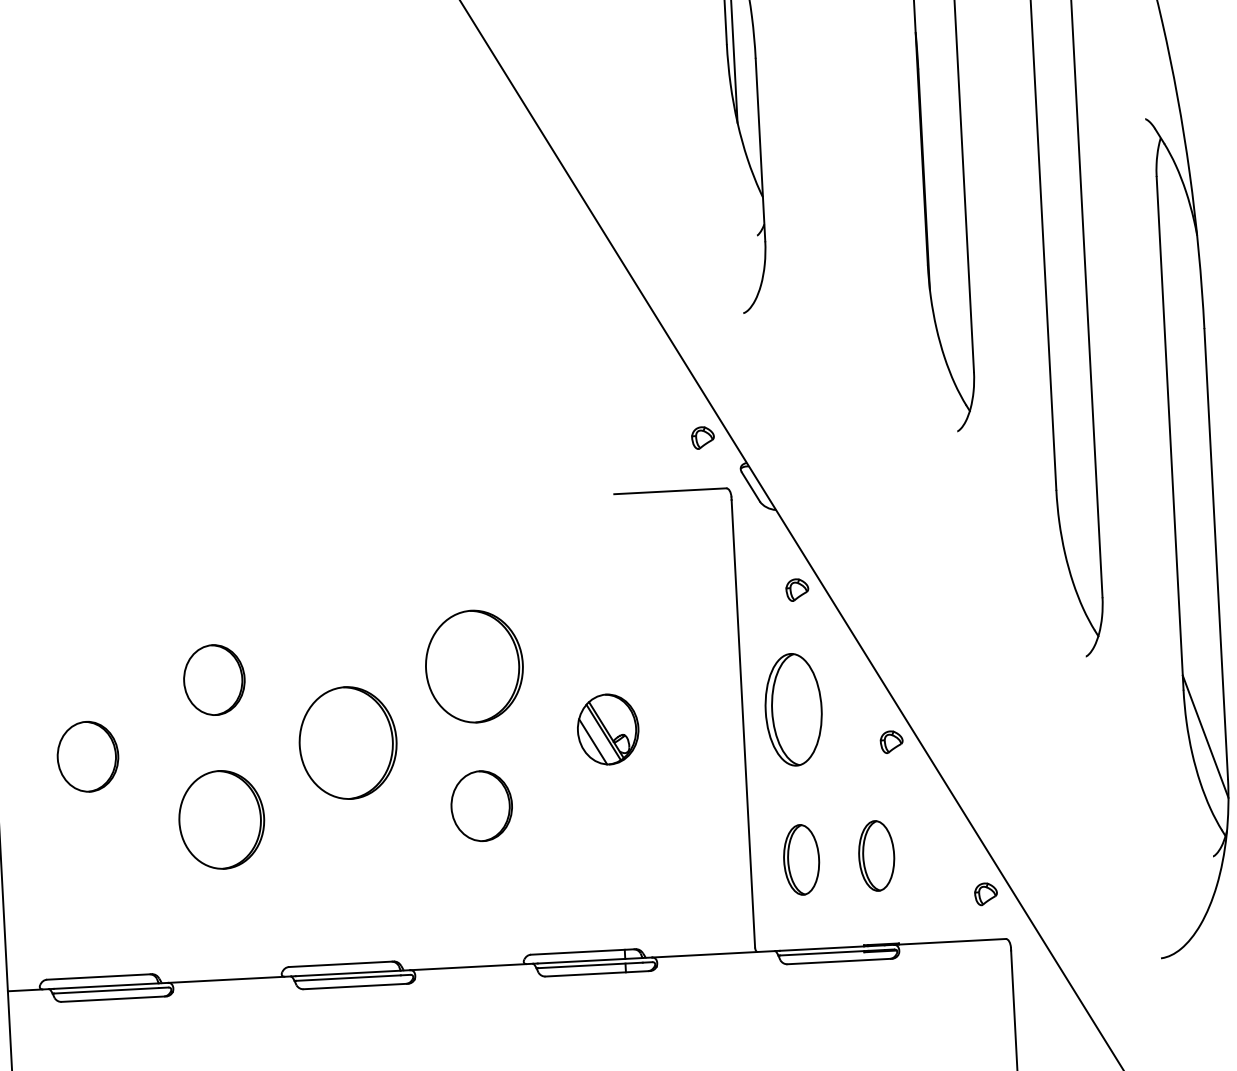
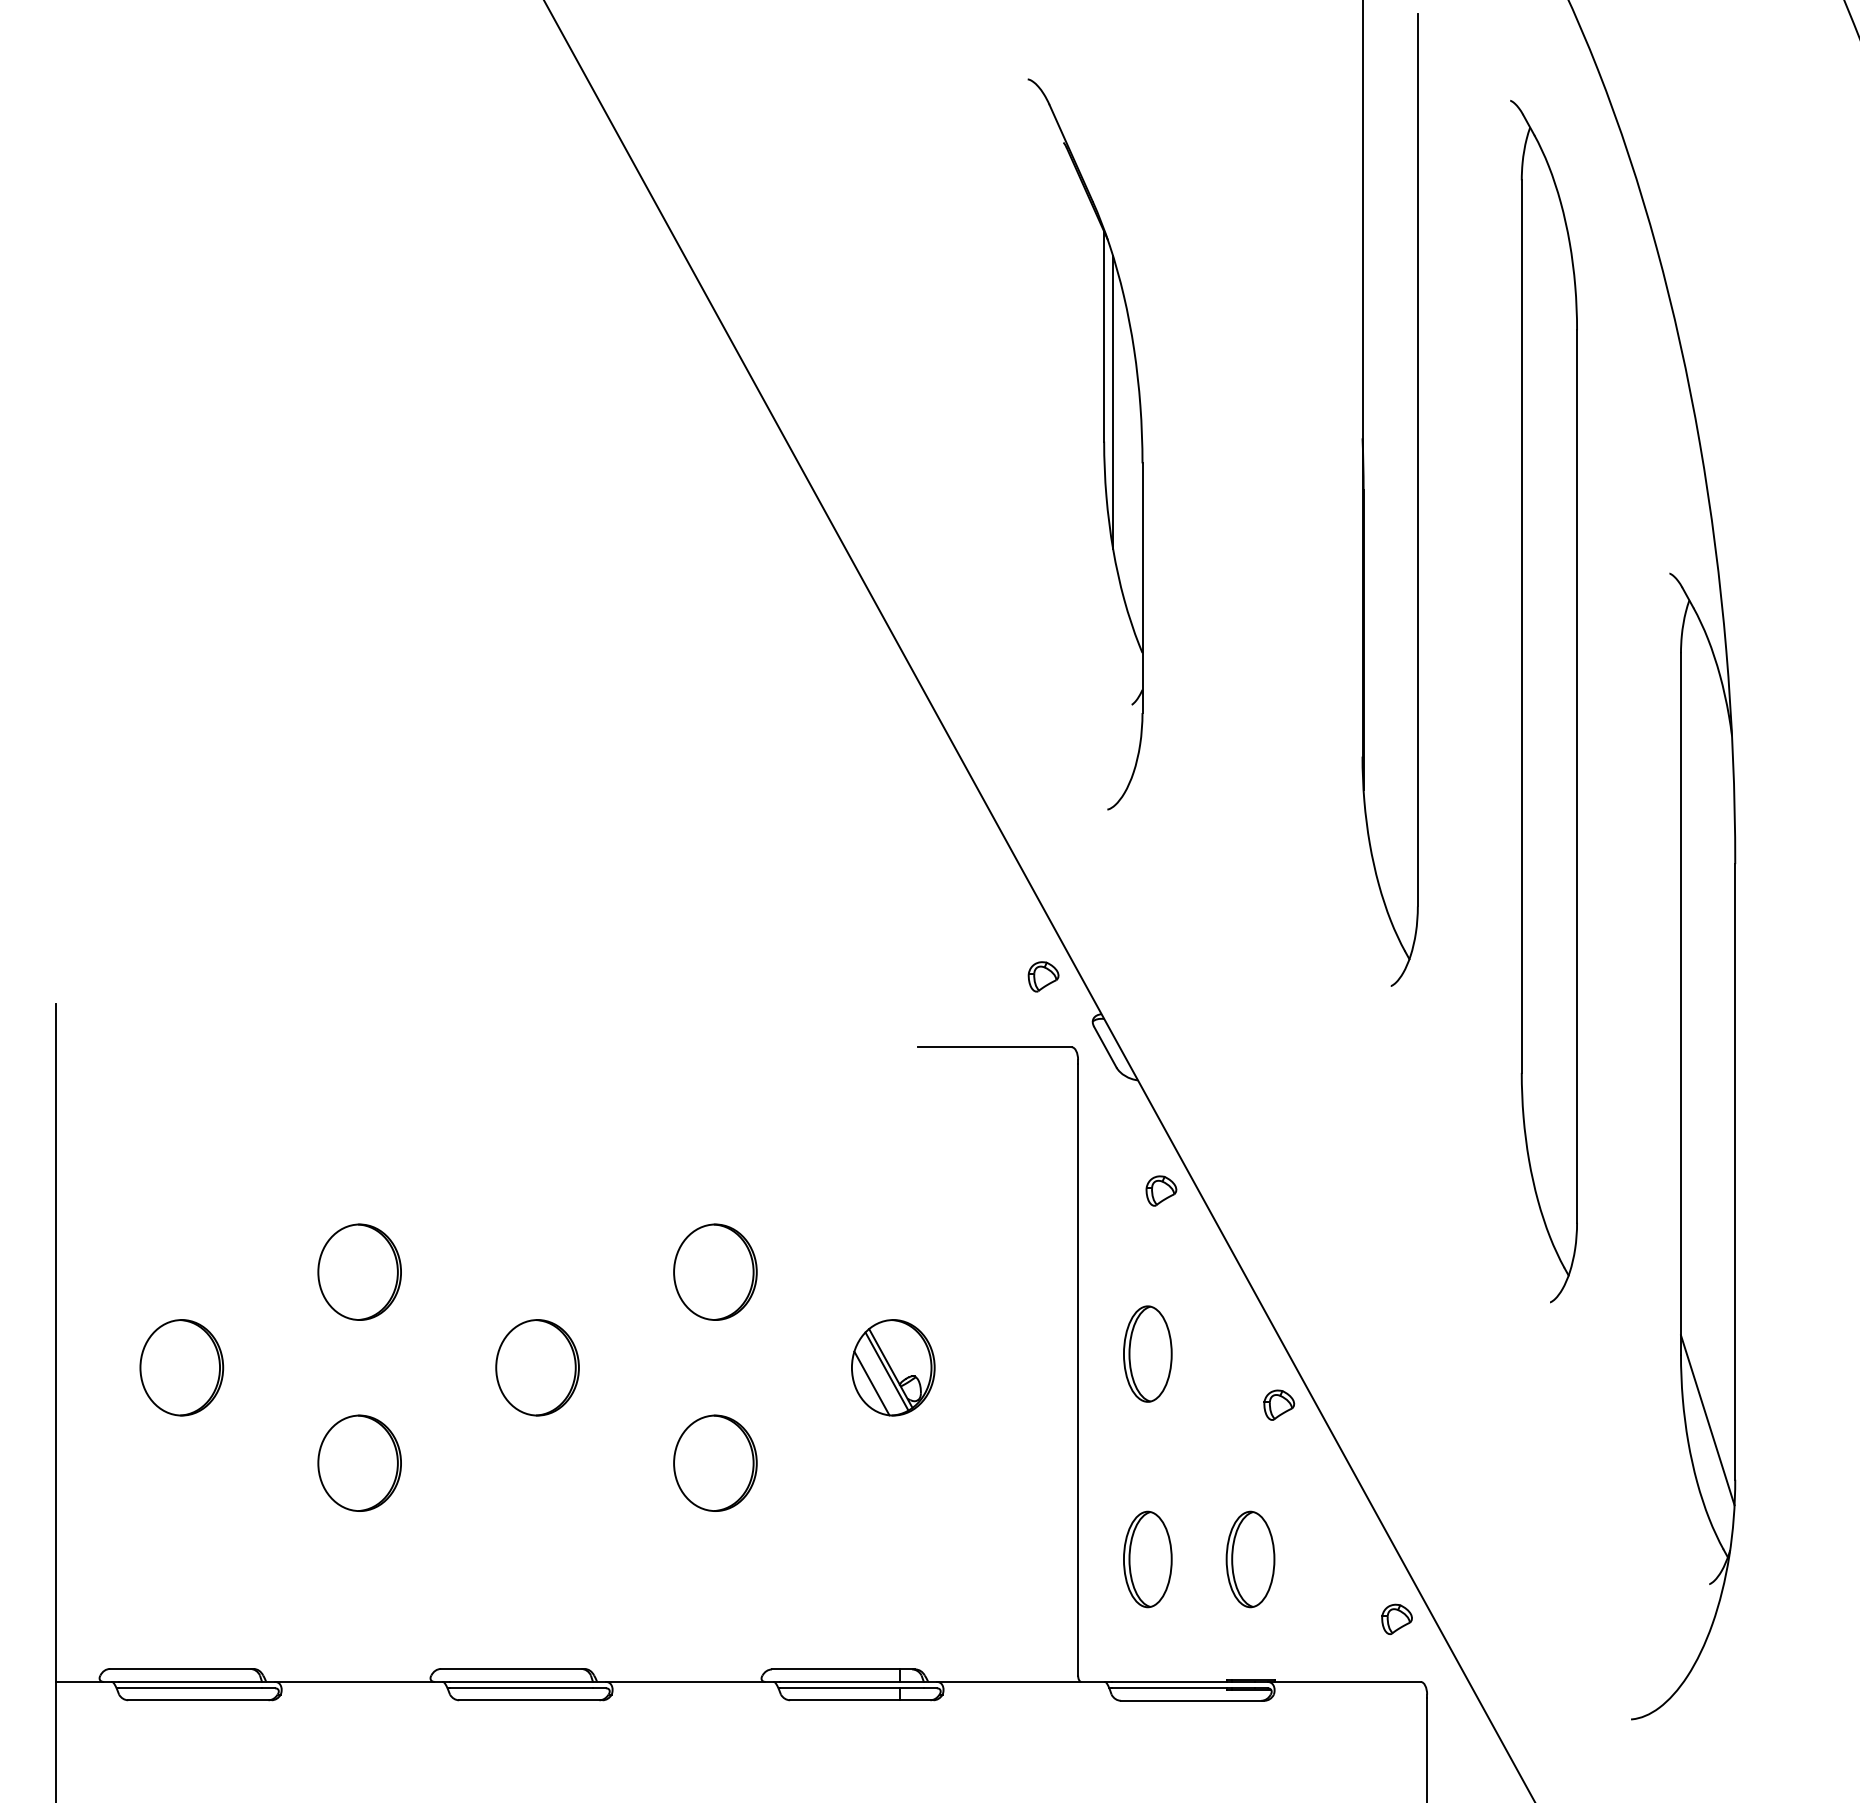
part: (474, 665) -> (715, 1271), size x0.62
part: (793, 709) -> (1147, 1353), size x0.62
part: (348, 742) -> (537, 1367), size x0.62
part: (221, 819) -> (359, 1462), size x0.71

